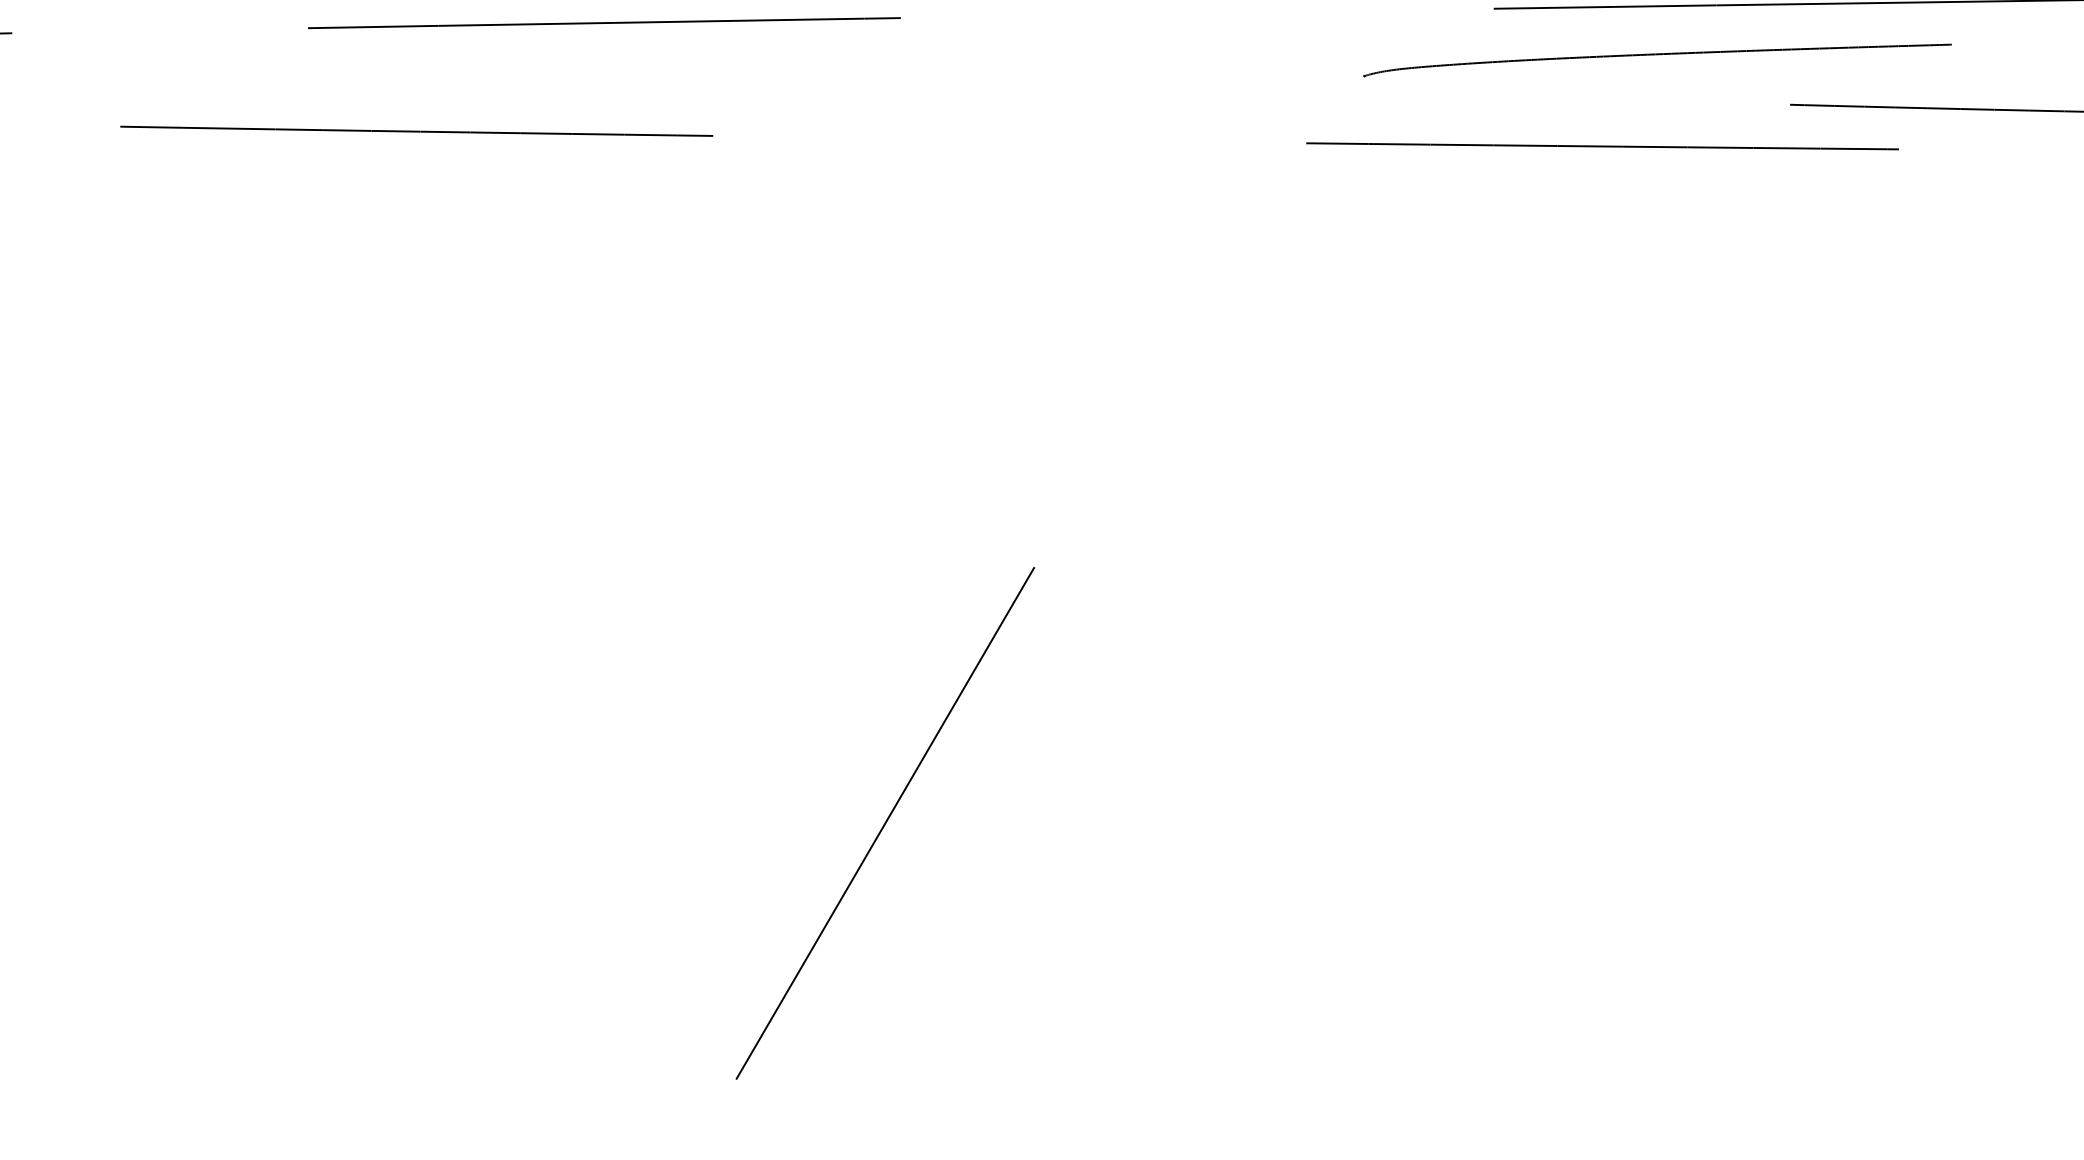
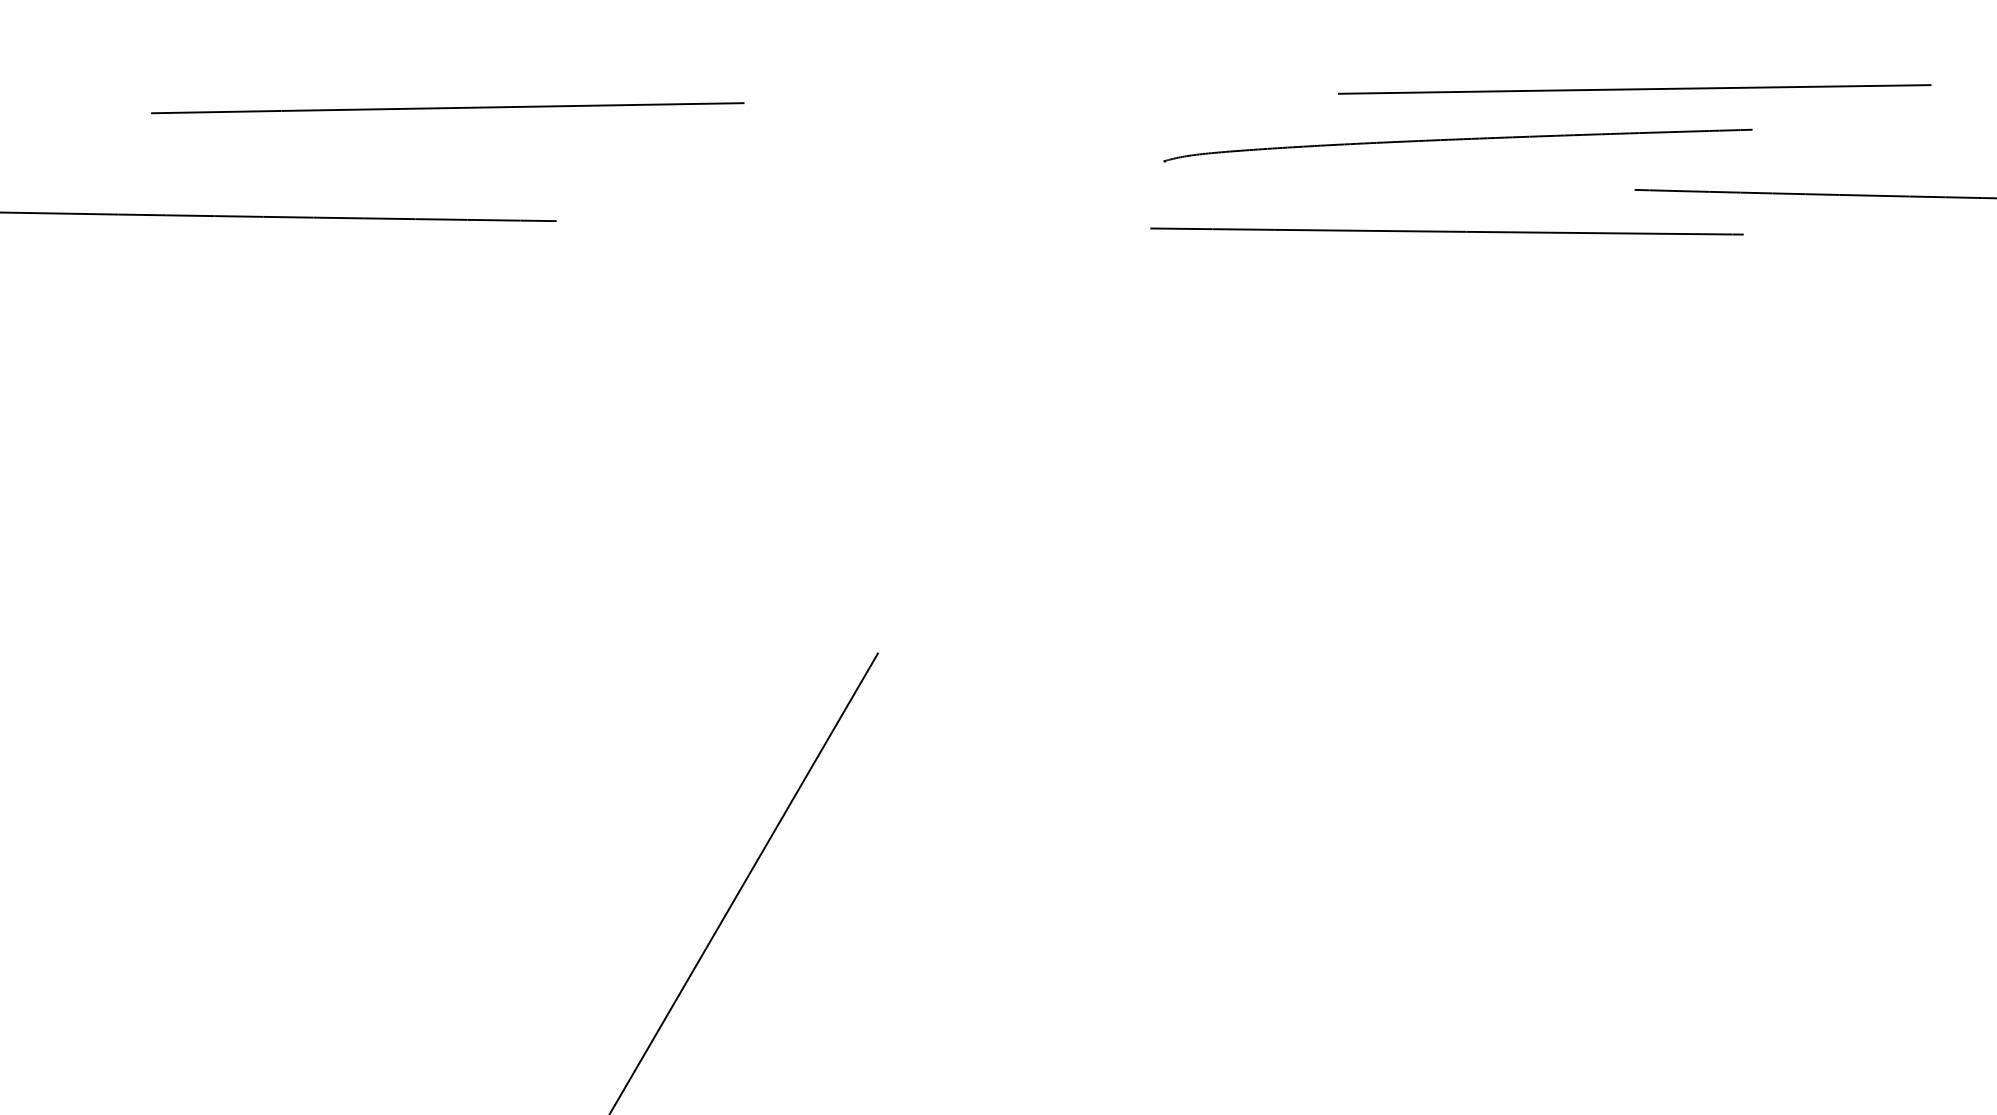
curve: (1657, 55) -> (1457, 140), moved

